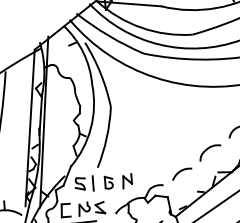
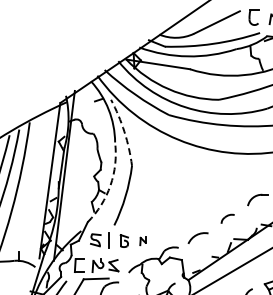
arc: (100, 73) -> (124, 131), solid -> dashed
arc: (90, 128) -> (110, 185), solid -> dashed
part: (210, 152) -> (227, 218), size x0.6
part: (126, 180) -> (142, 240), size x0.6

